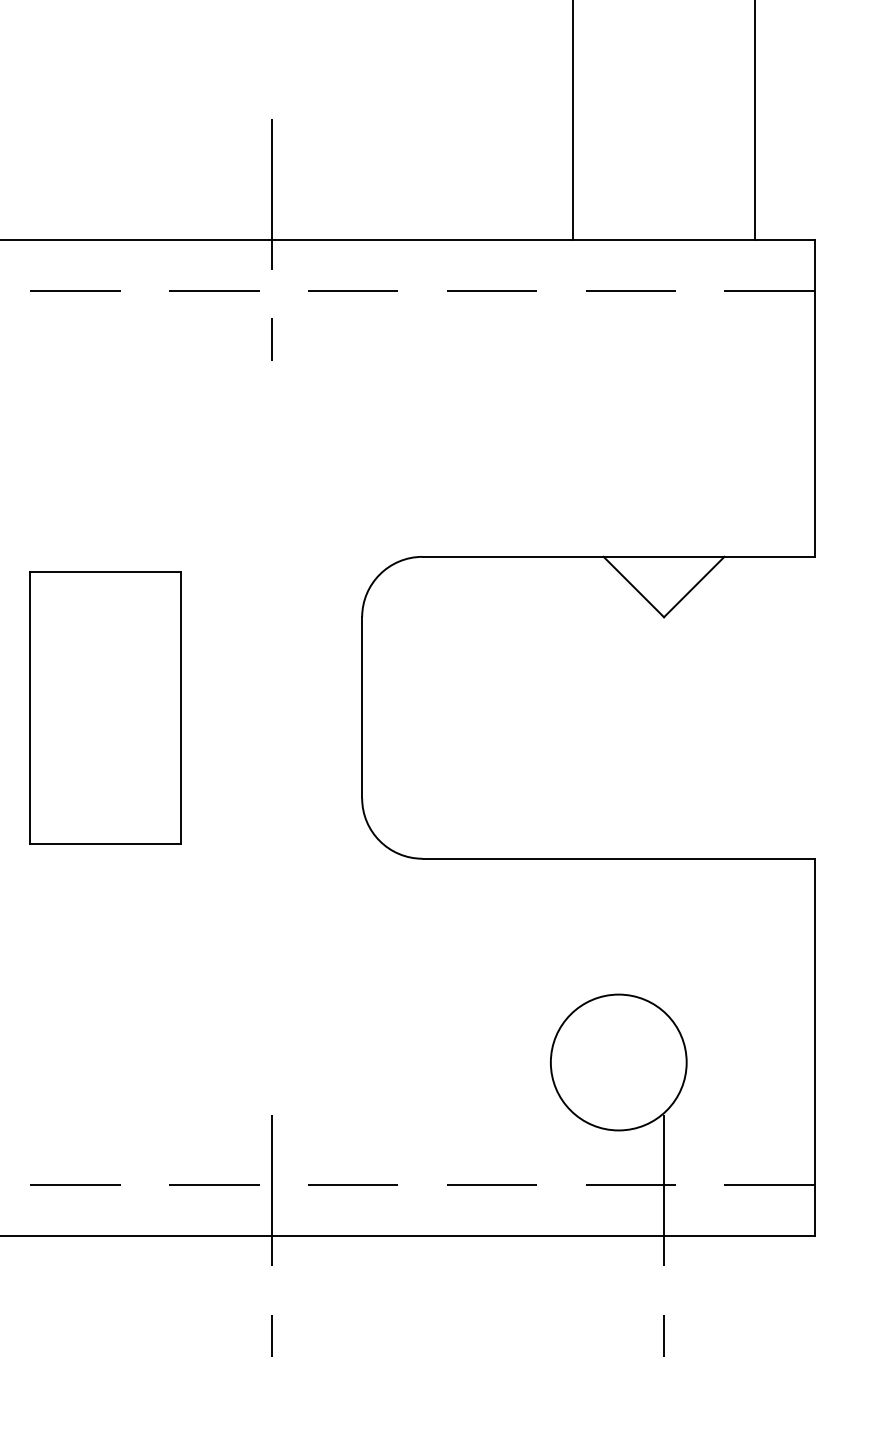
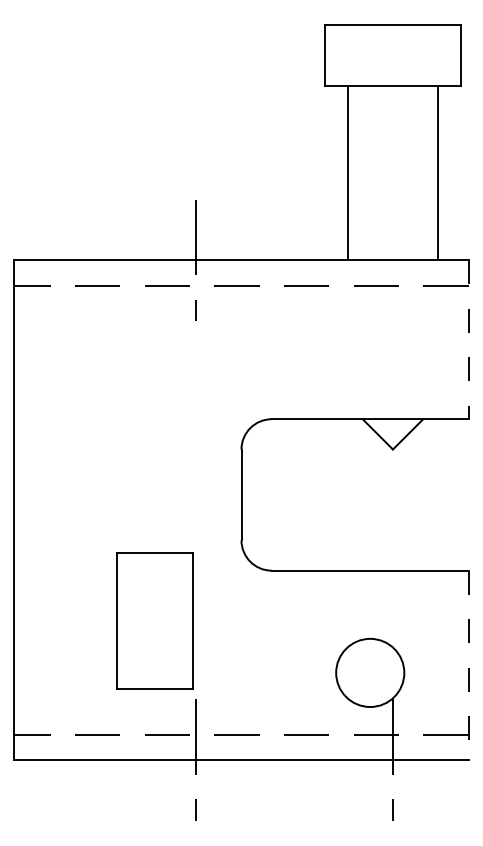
line: (814, 397) -> (468, 339), solid -> dashed
part: (105, 706) -> (154, 620), moved
line: (814, 1047) -> (468, 665), solid -> dashed

